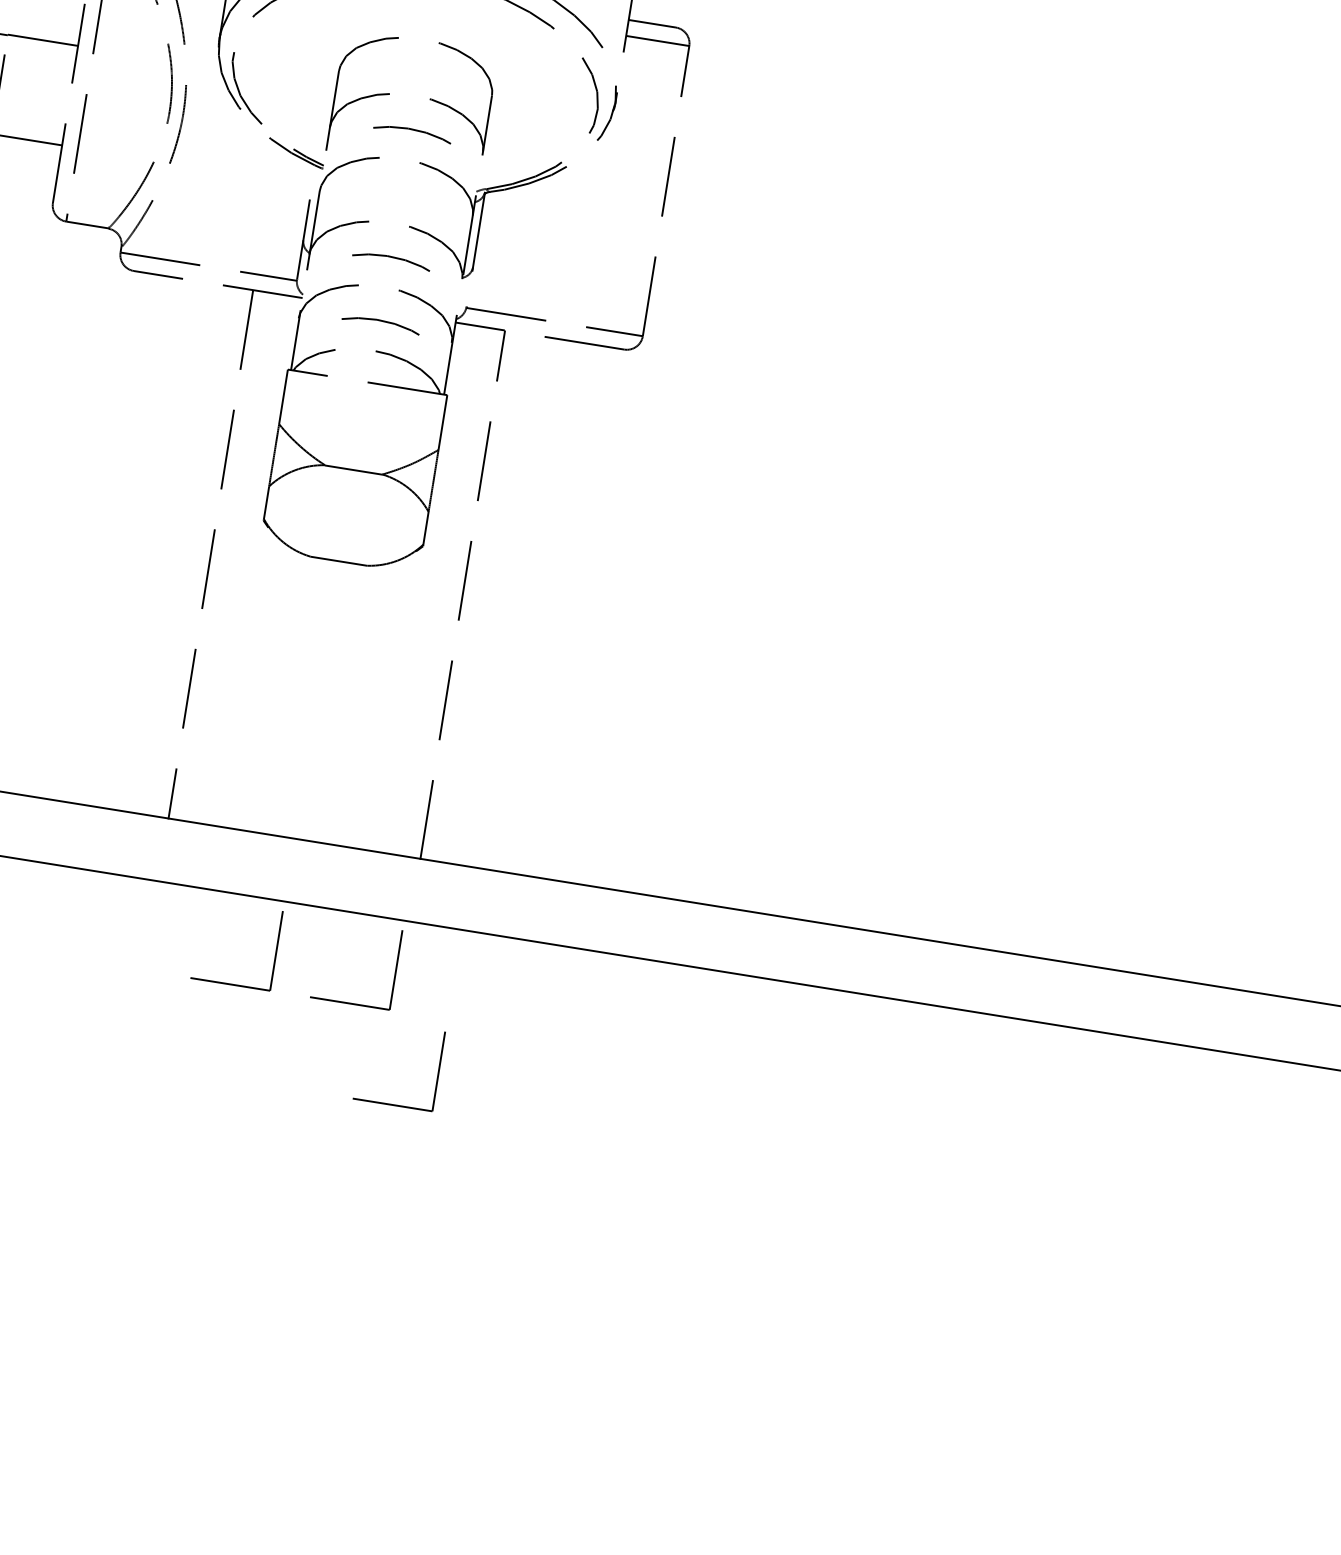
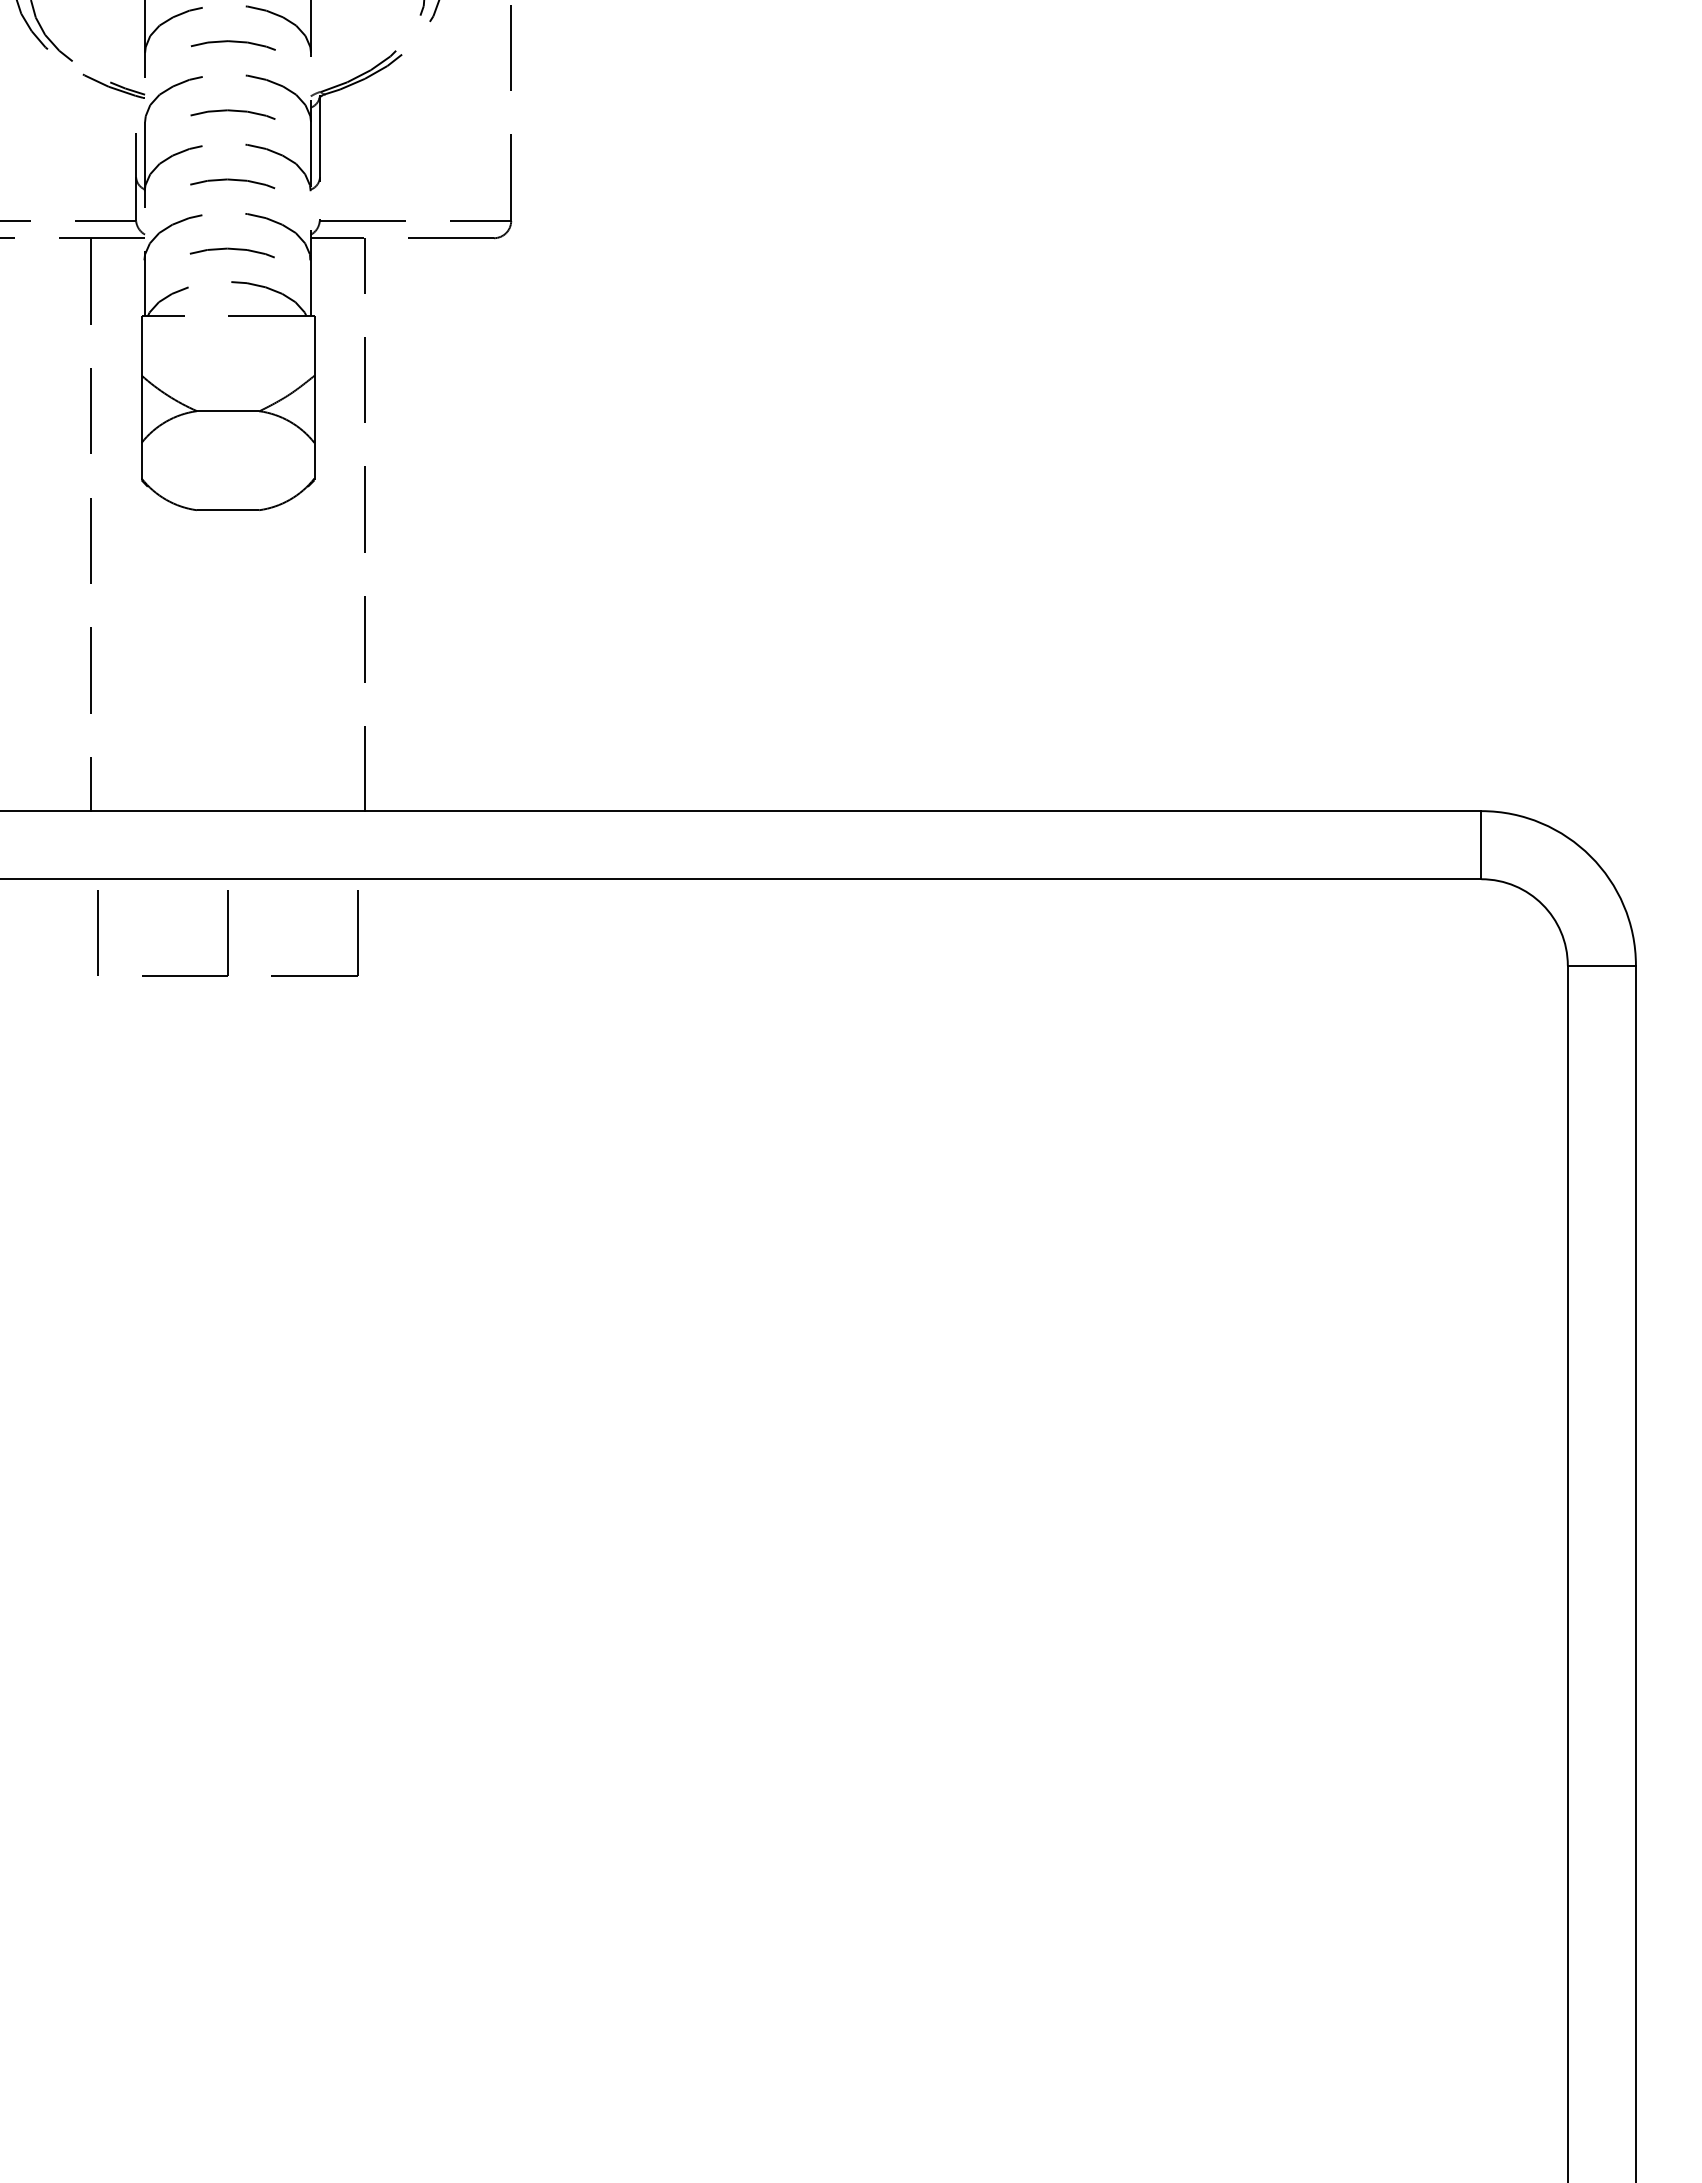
curve: (401, 194) -> (232, 111), added
line: (157, 926) -> (98, 927), added
part: (438, 1072) -> (419, 1033), removed

